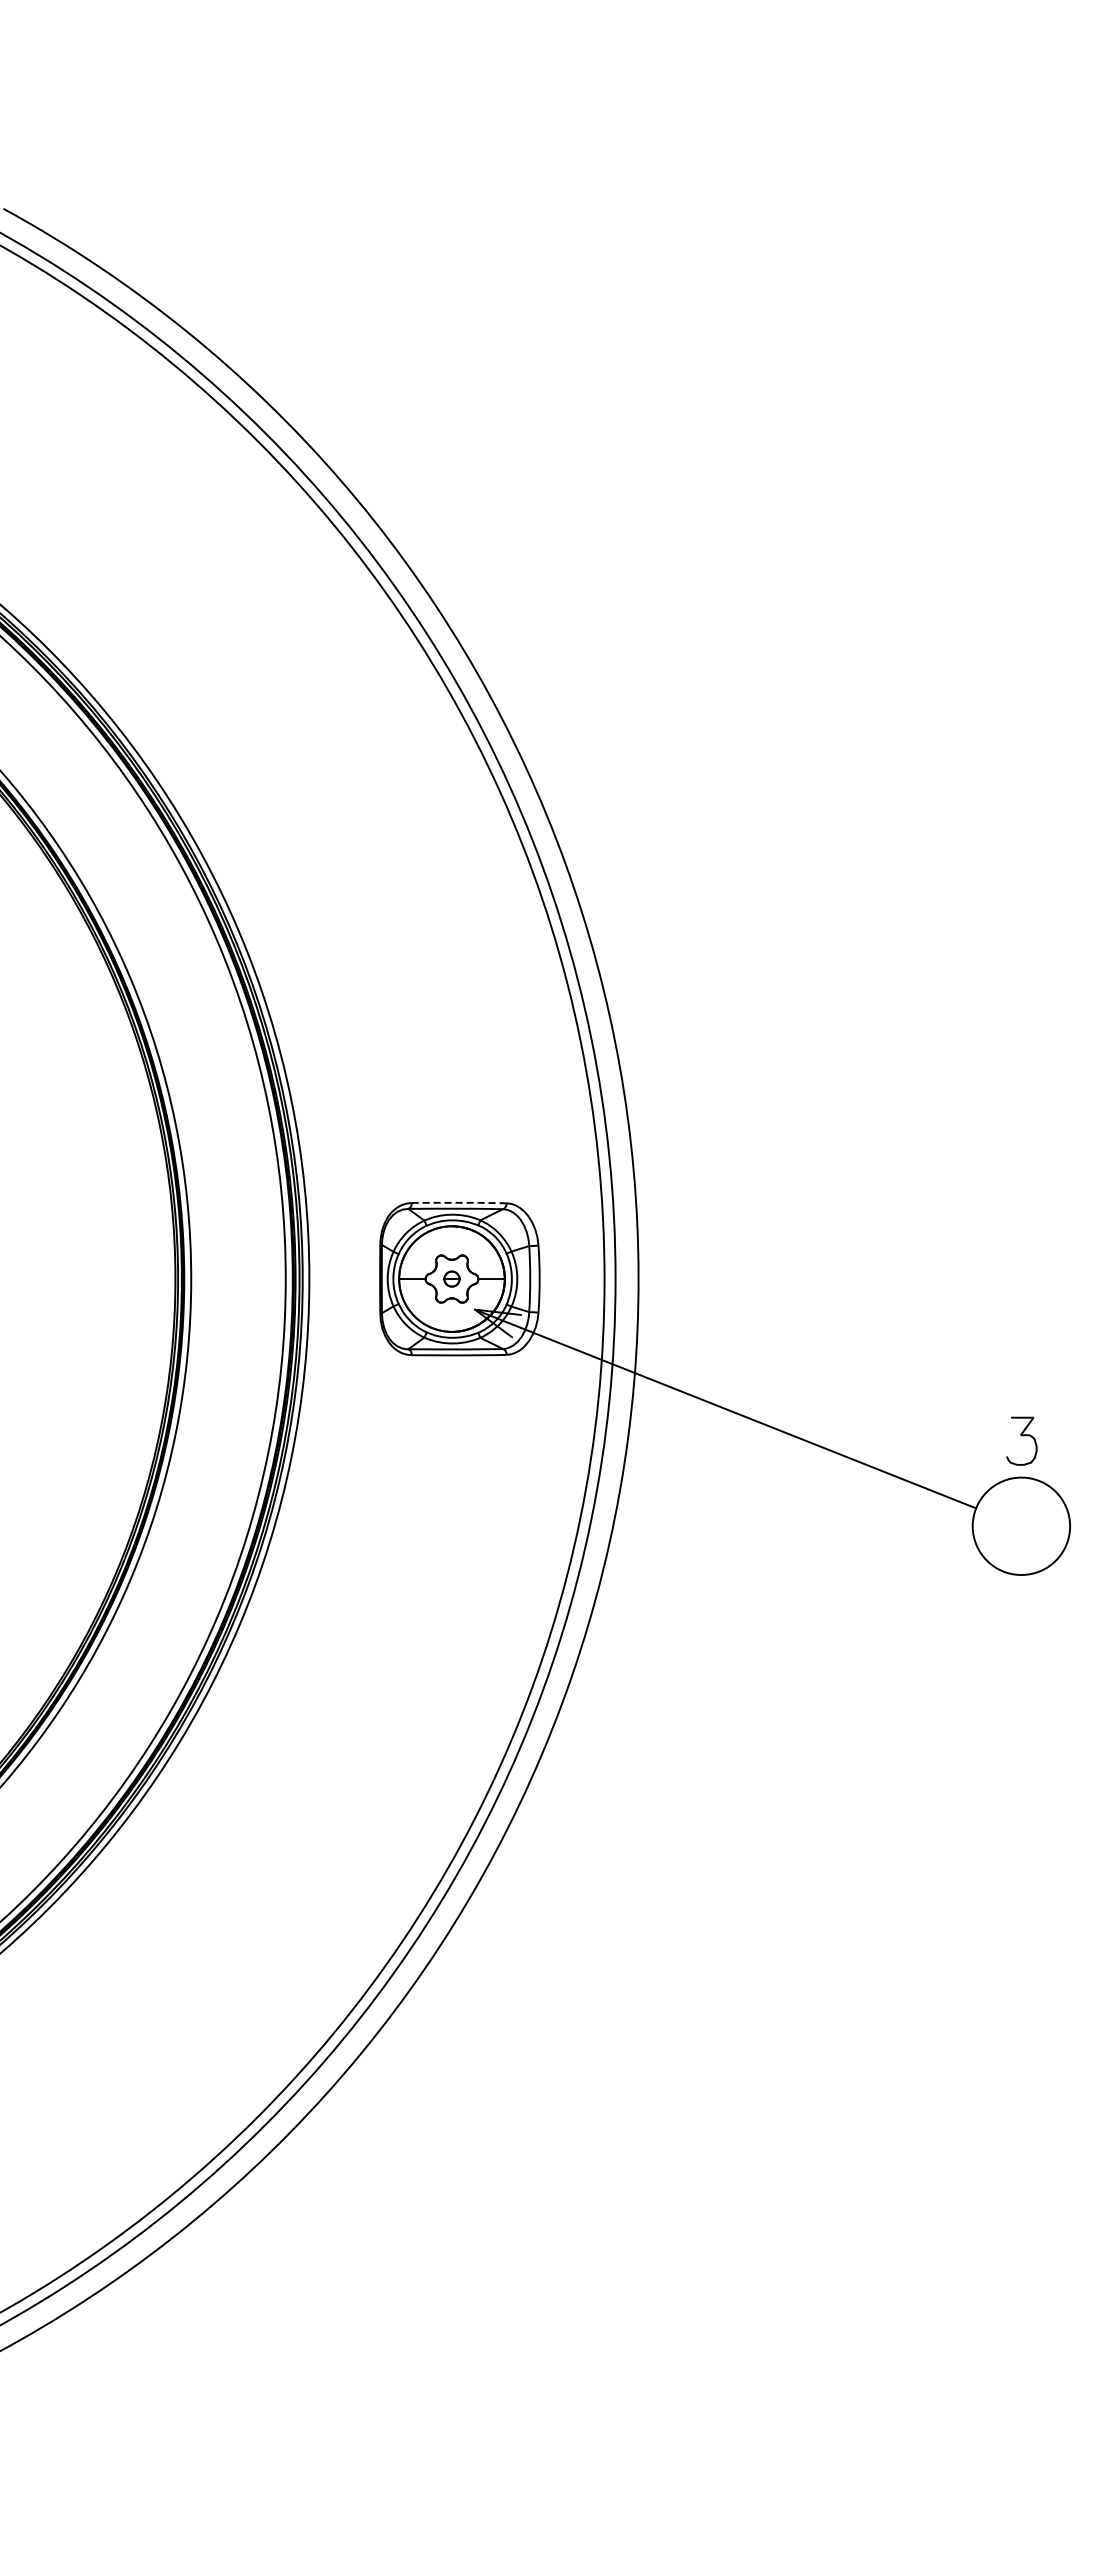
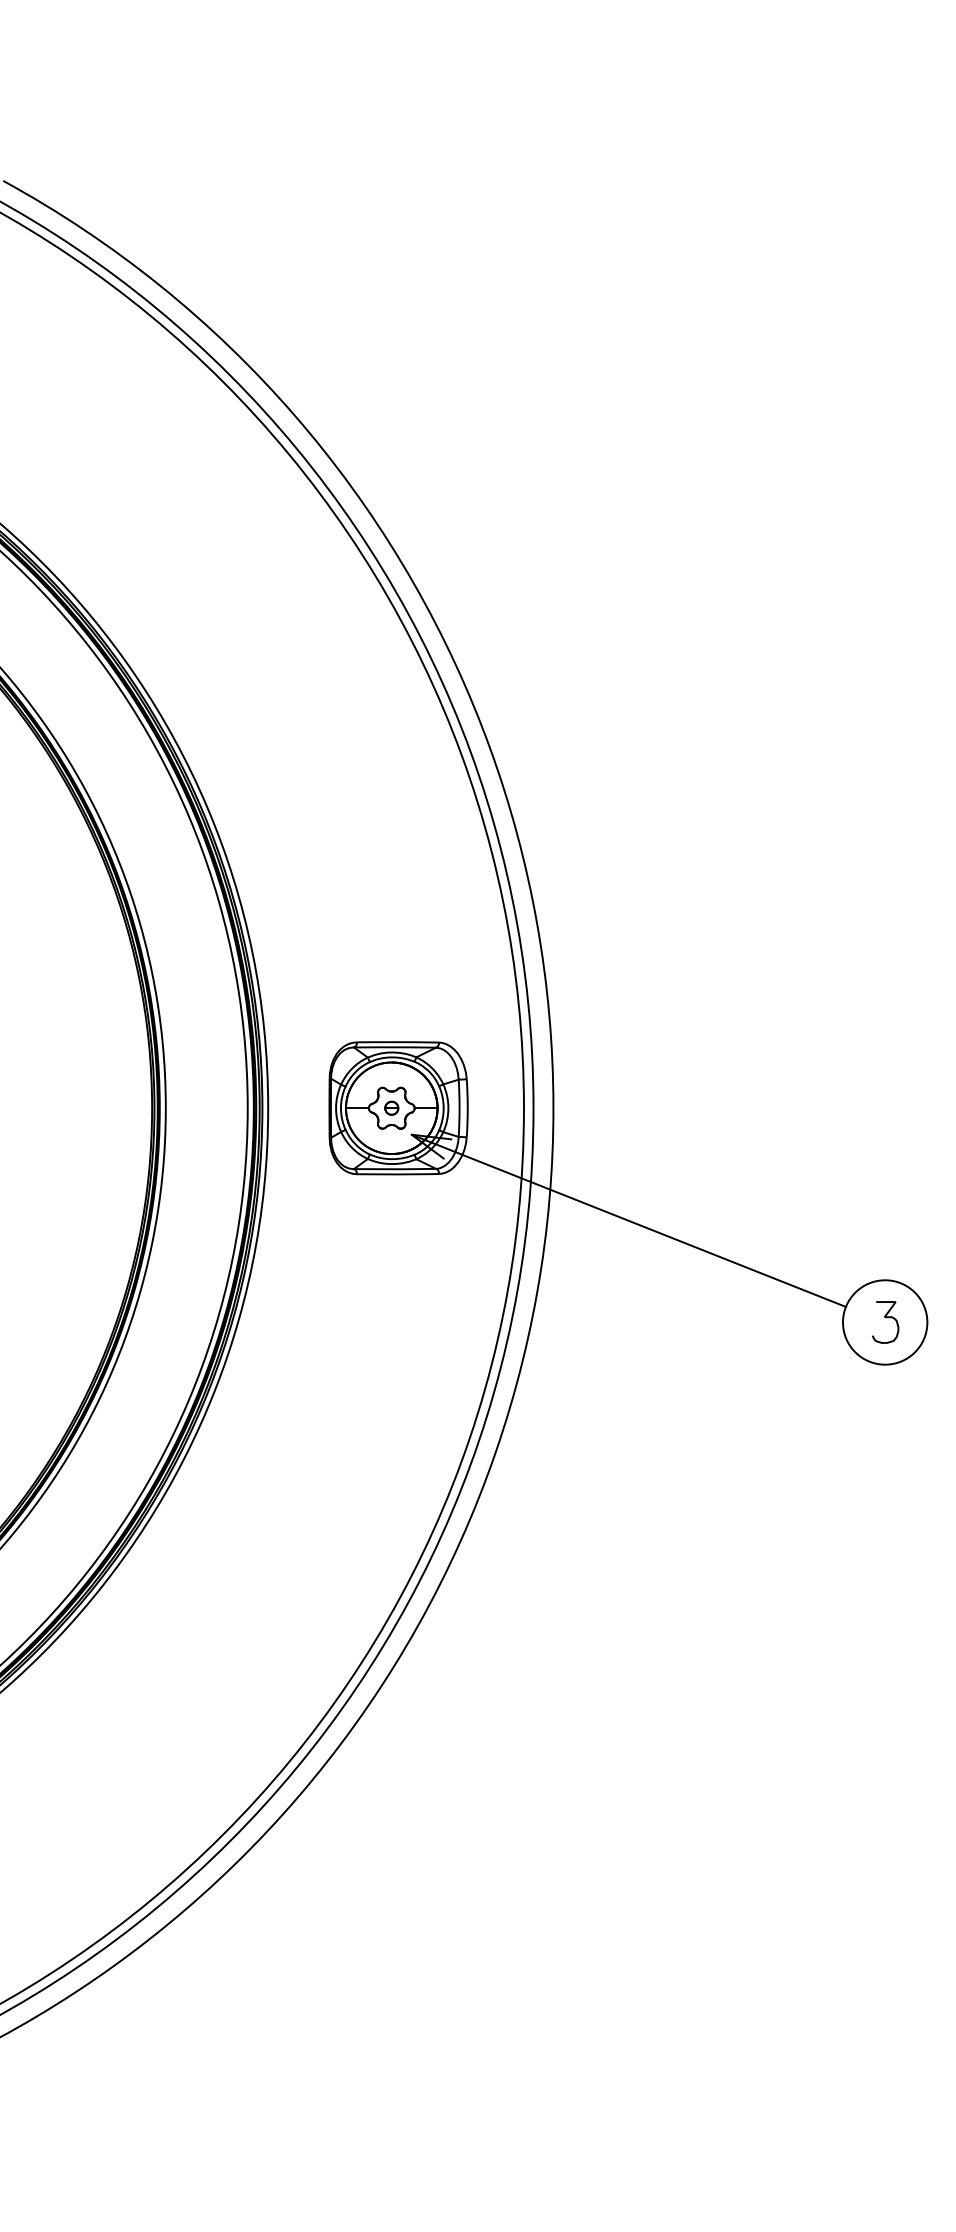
line: (459, 1202) -> (398, 1041), dashed -> solid
curve: (1021, 1436) -> (885, 1318), moved

